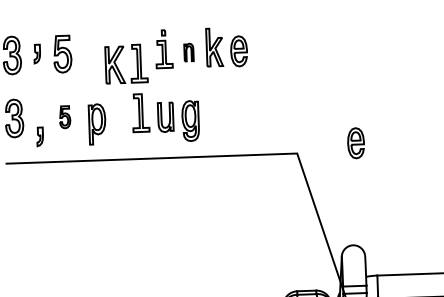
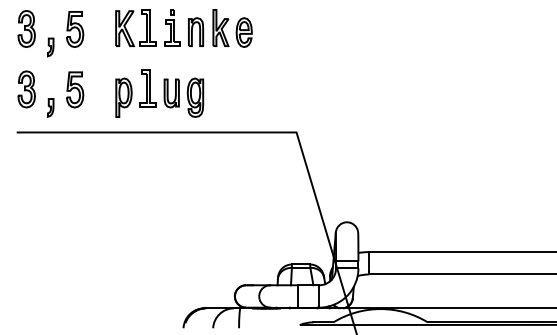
part: (189, 51) -> (196, 31), size x1.67
part: (37, 54) -> (50, 47), moved
part: (117, 65) -> (127, 29), moved
part: (65, 116) -> (75, 89), size x1.67
part: (96, 124) -> (123, 97), moved
part: (355, 143) -> (352, 124), removed

